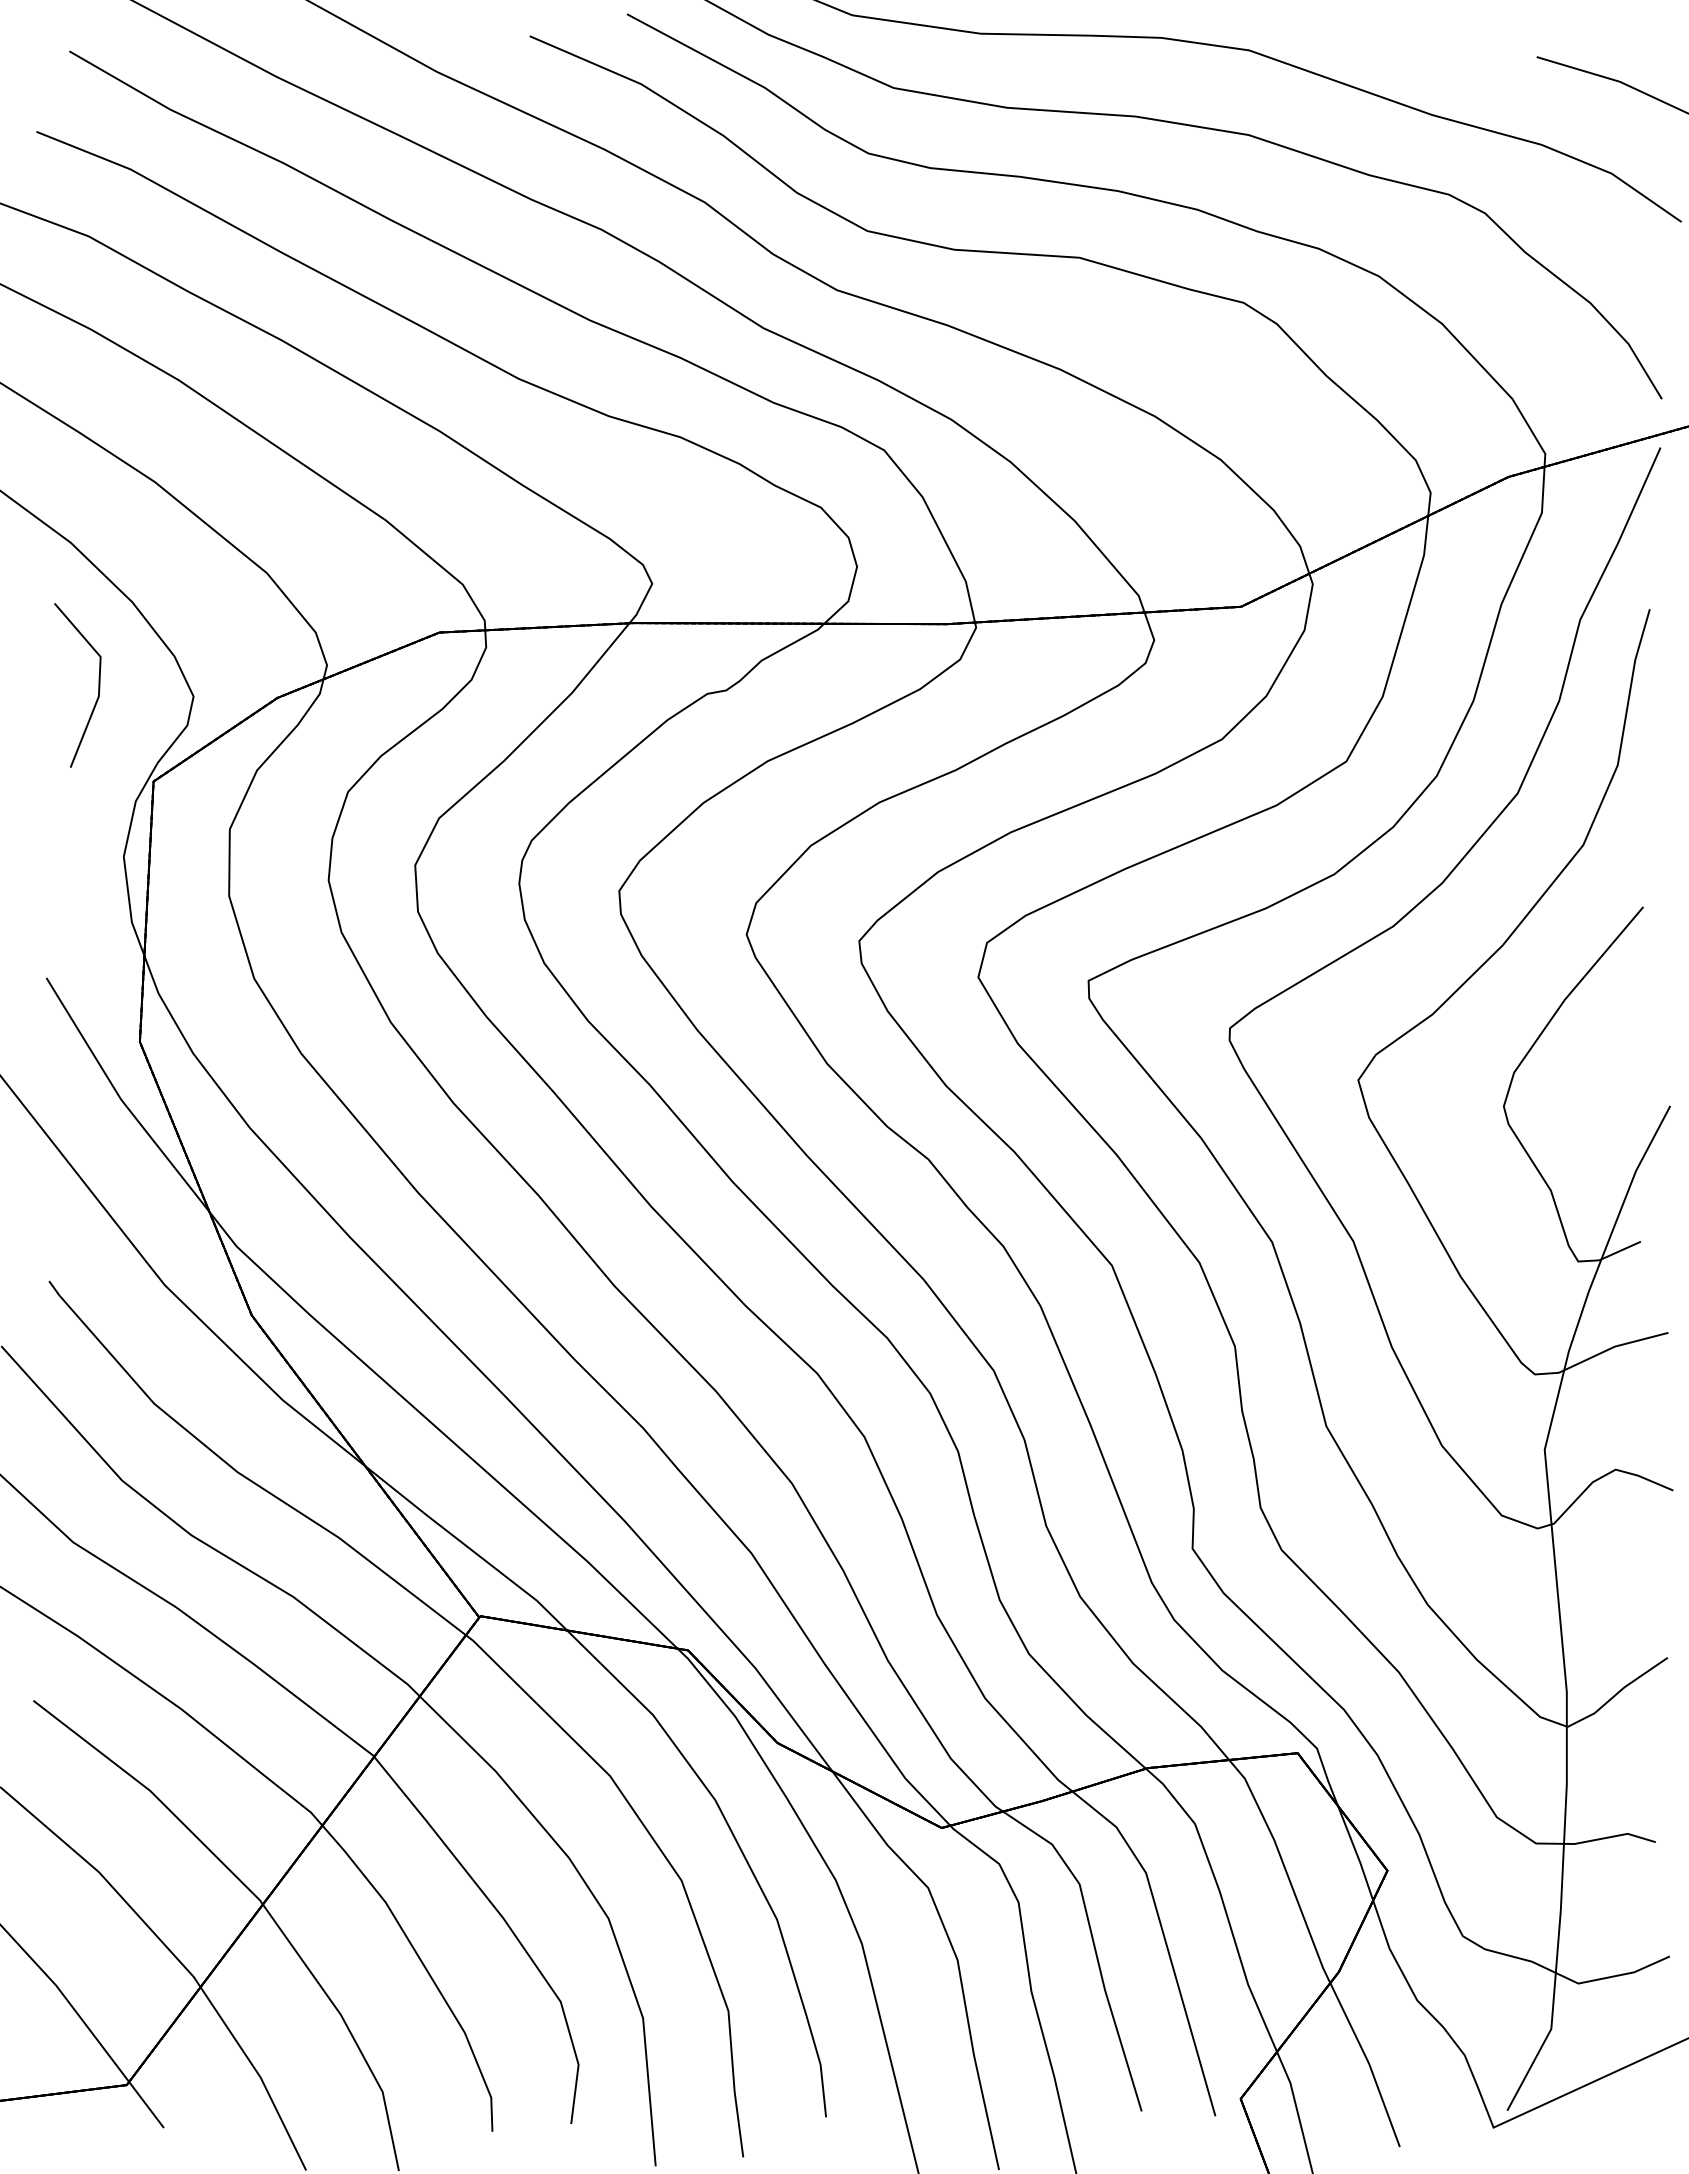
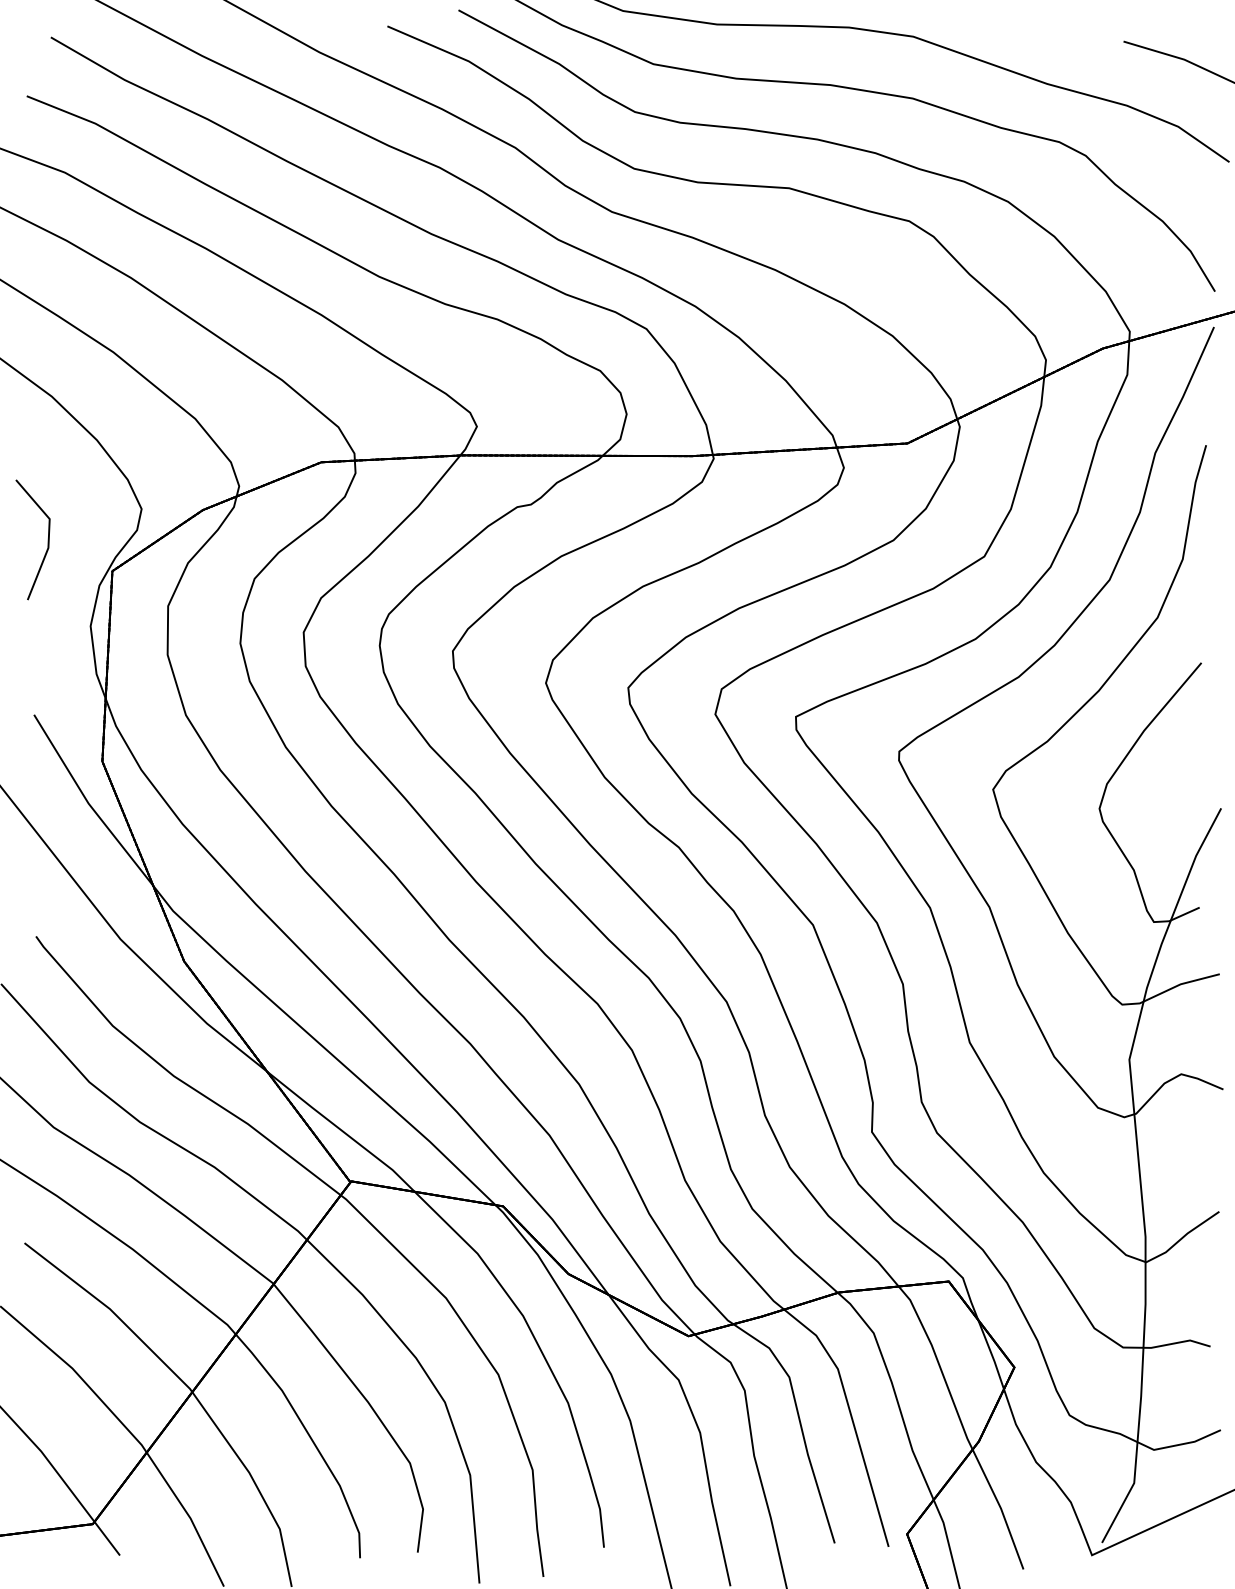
line: (97, 684) -> (47, 539), moved

